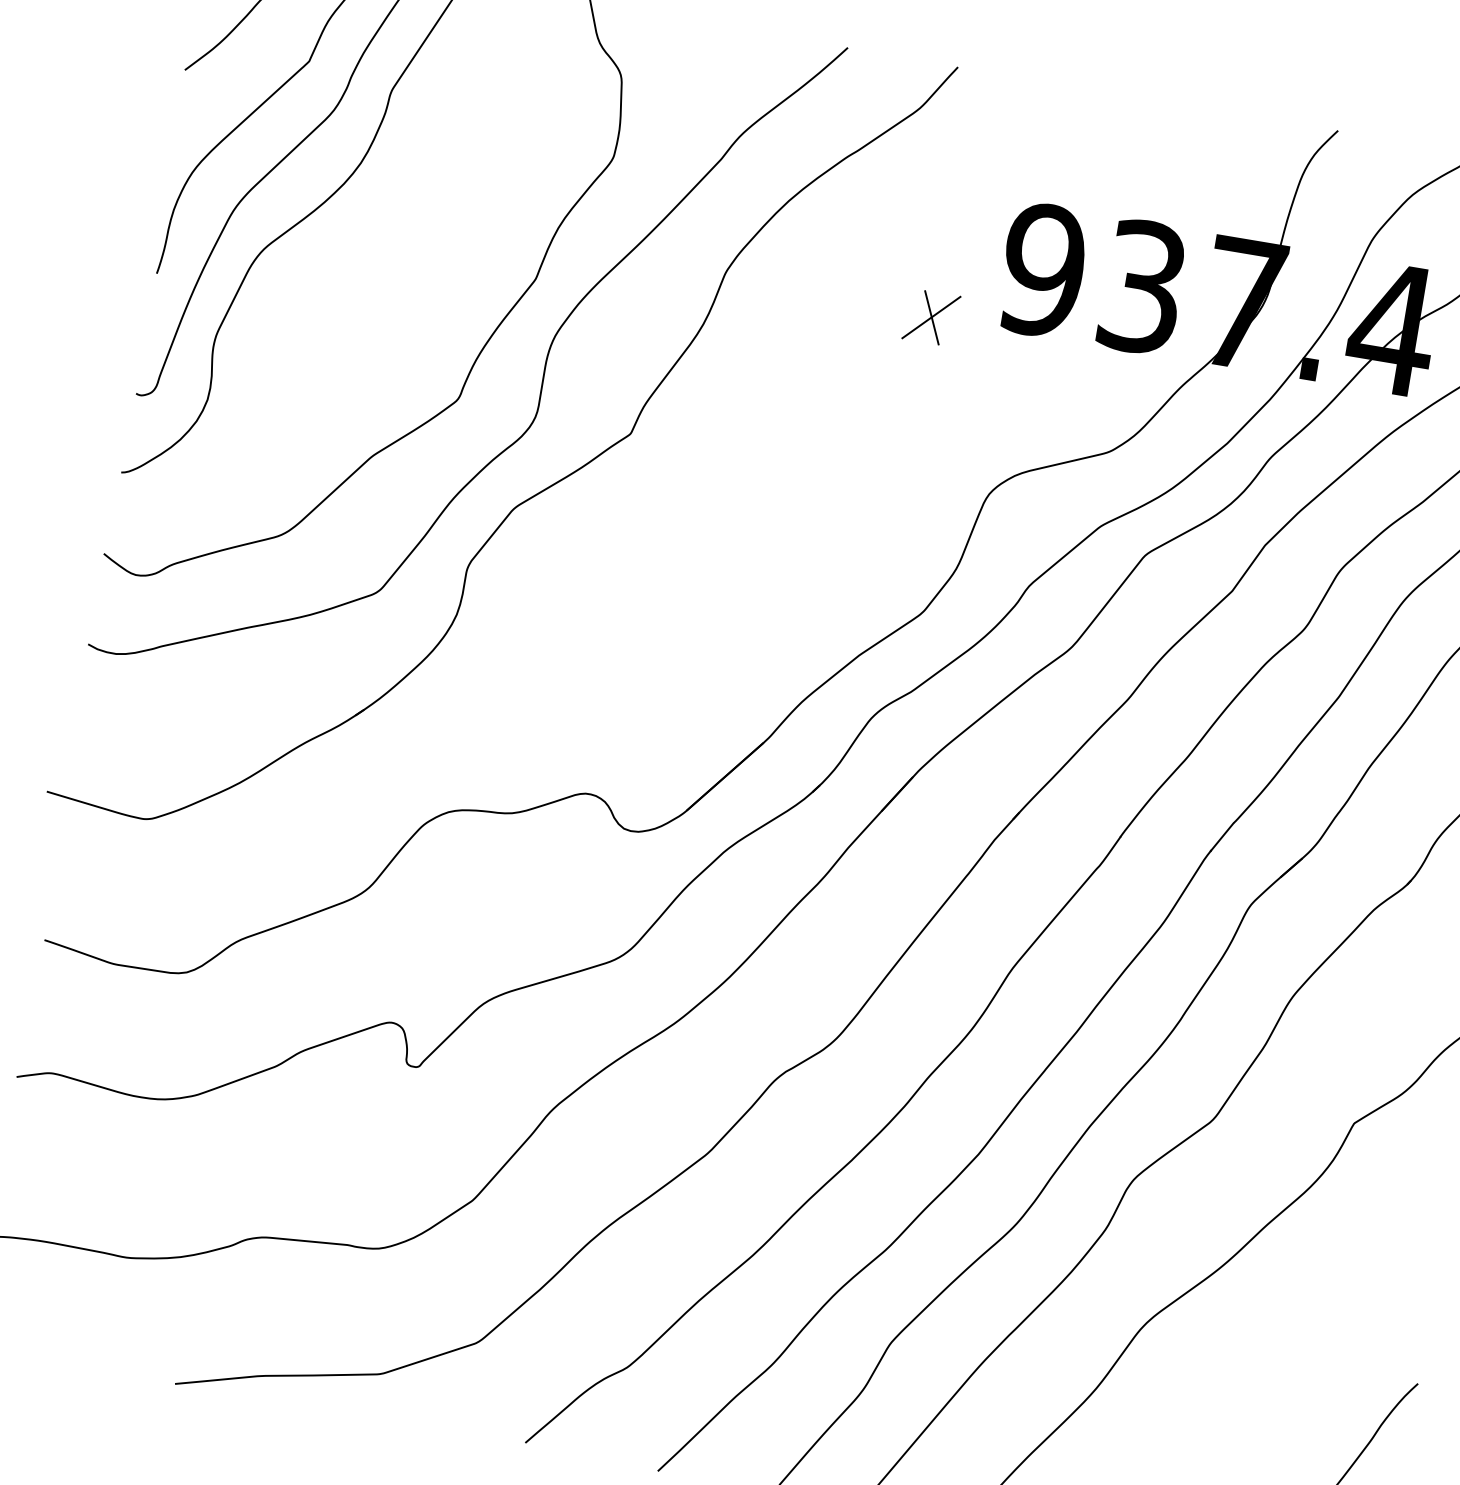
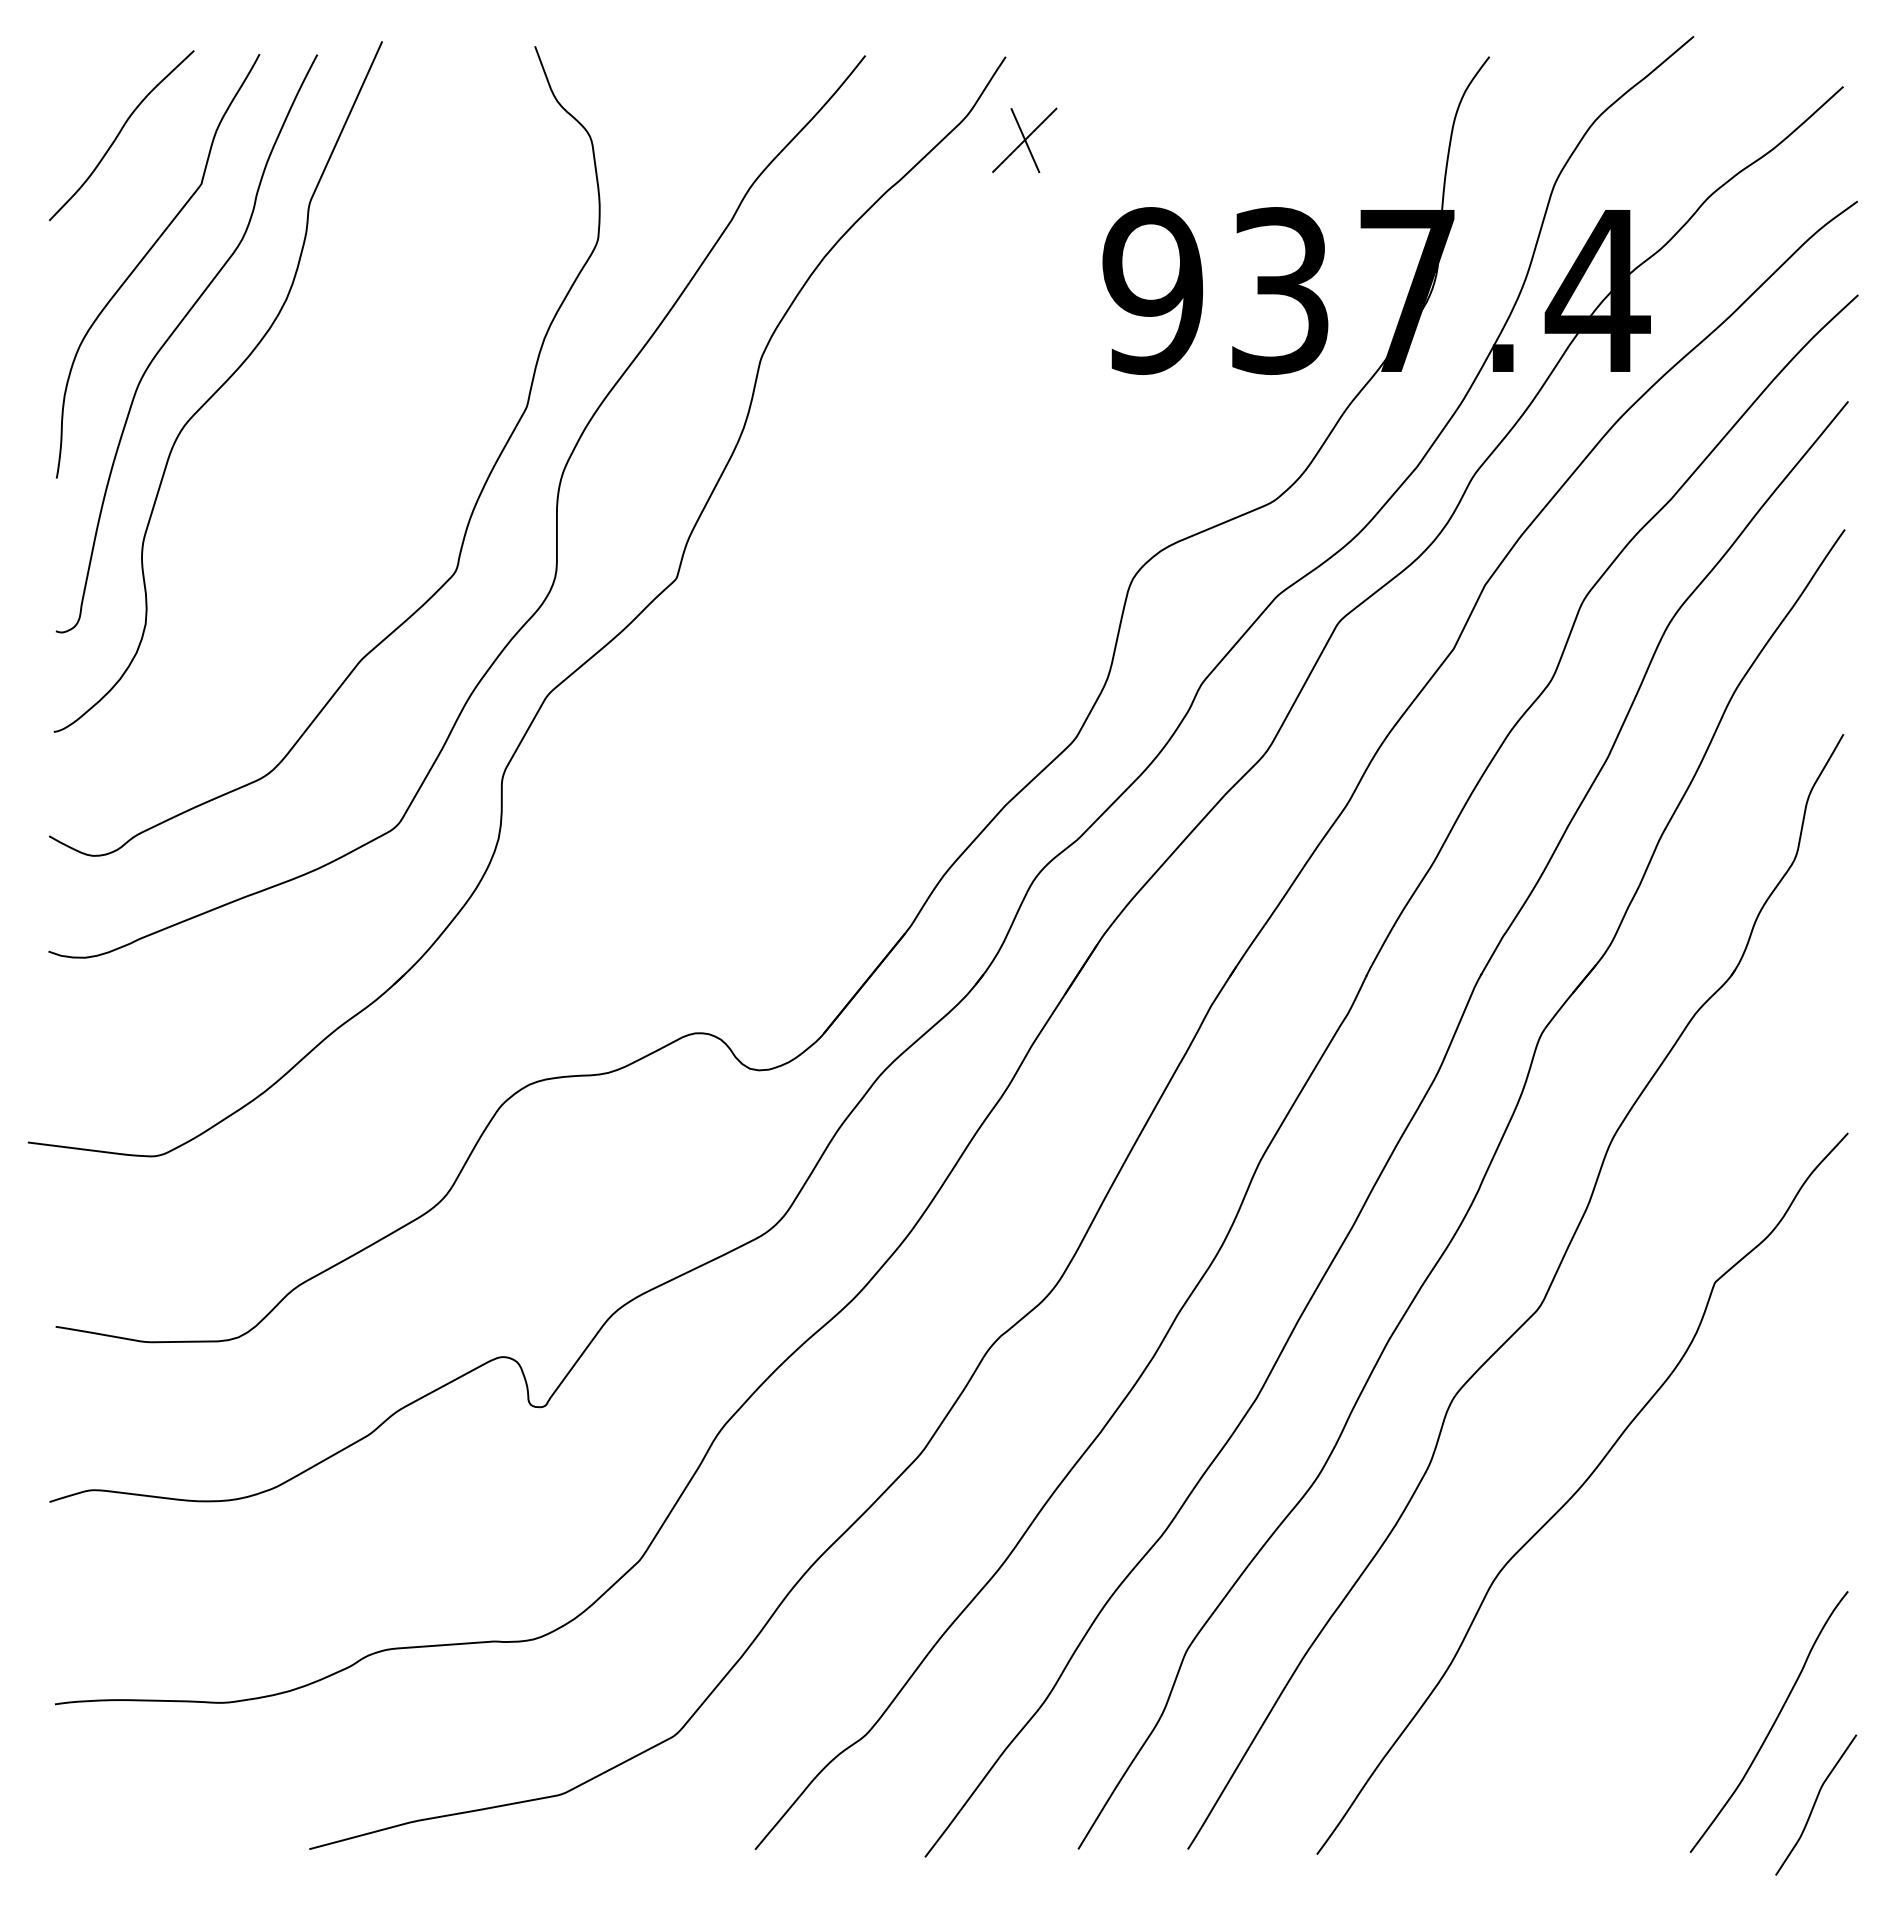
part: (931, 317) -> (1024, 140), moved

